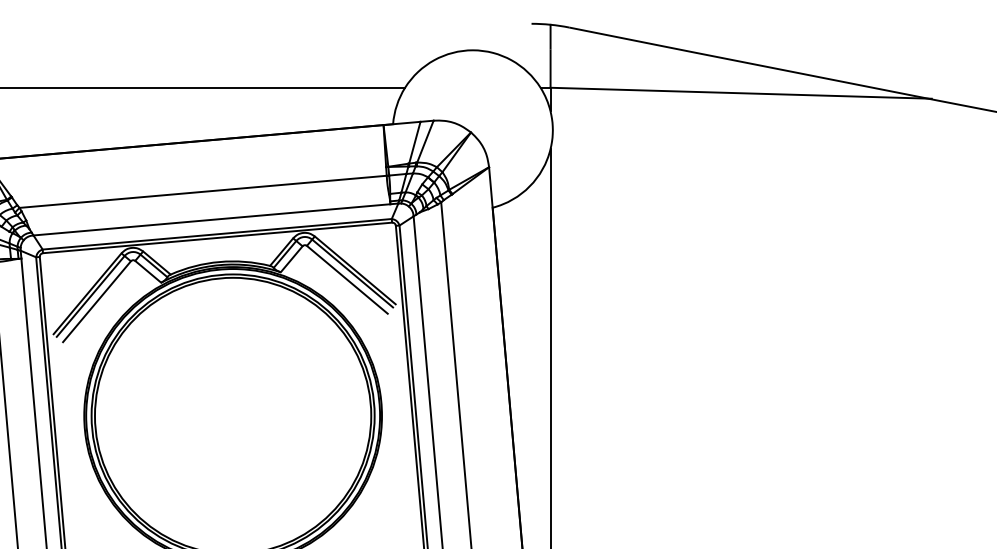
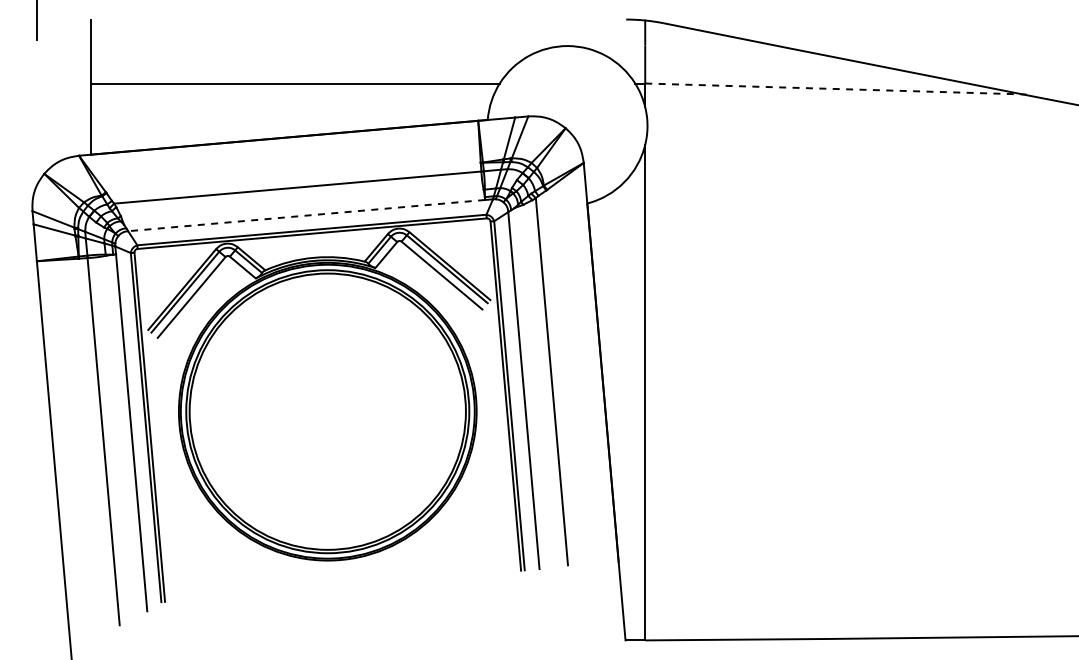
line: (740, 93) -> (835, 89), solid -> dashed
line: (211, 219) -> (306, 215), solid -> dashed

